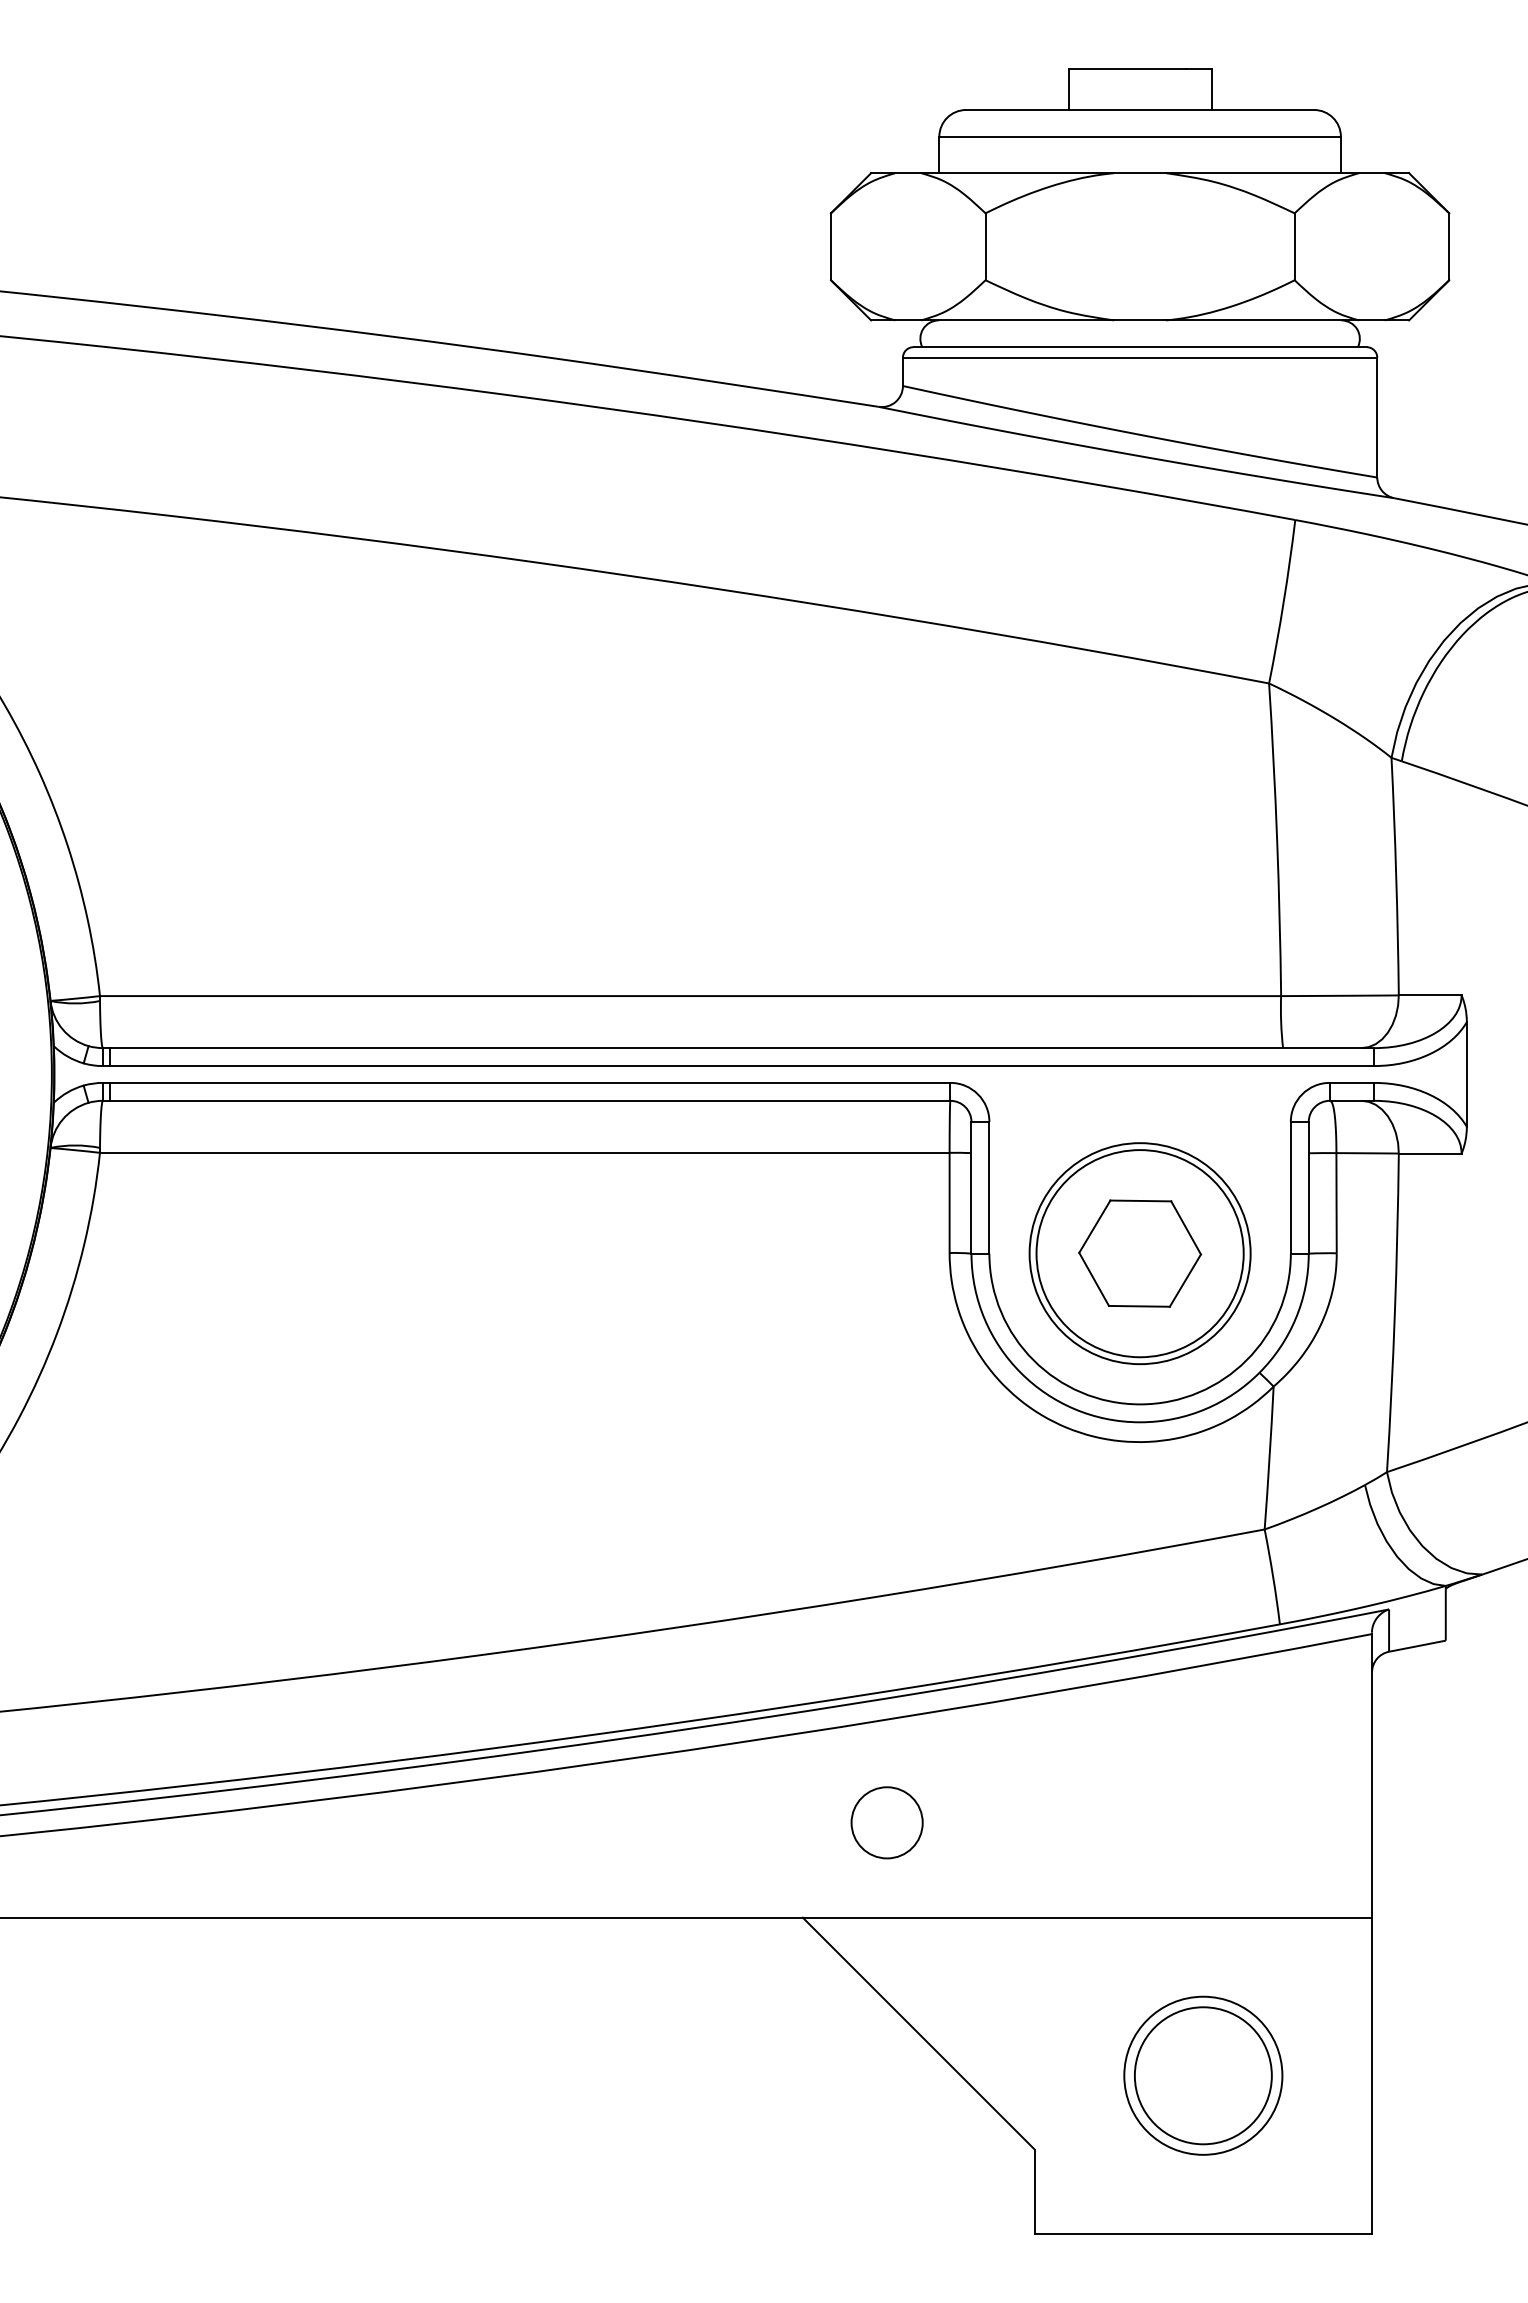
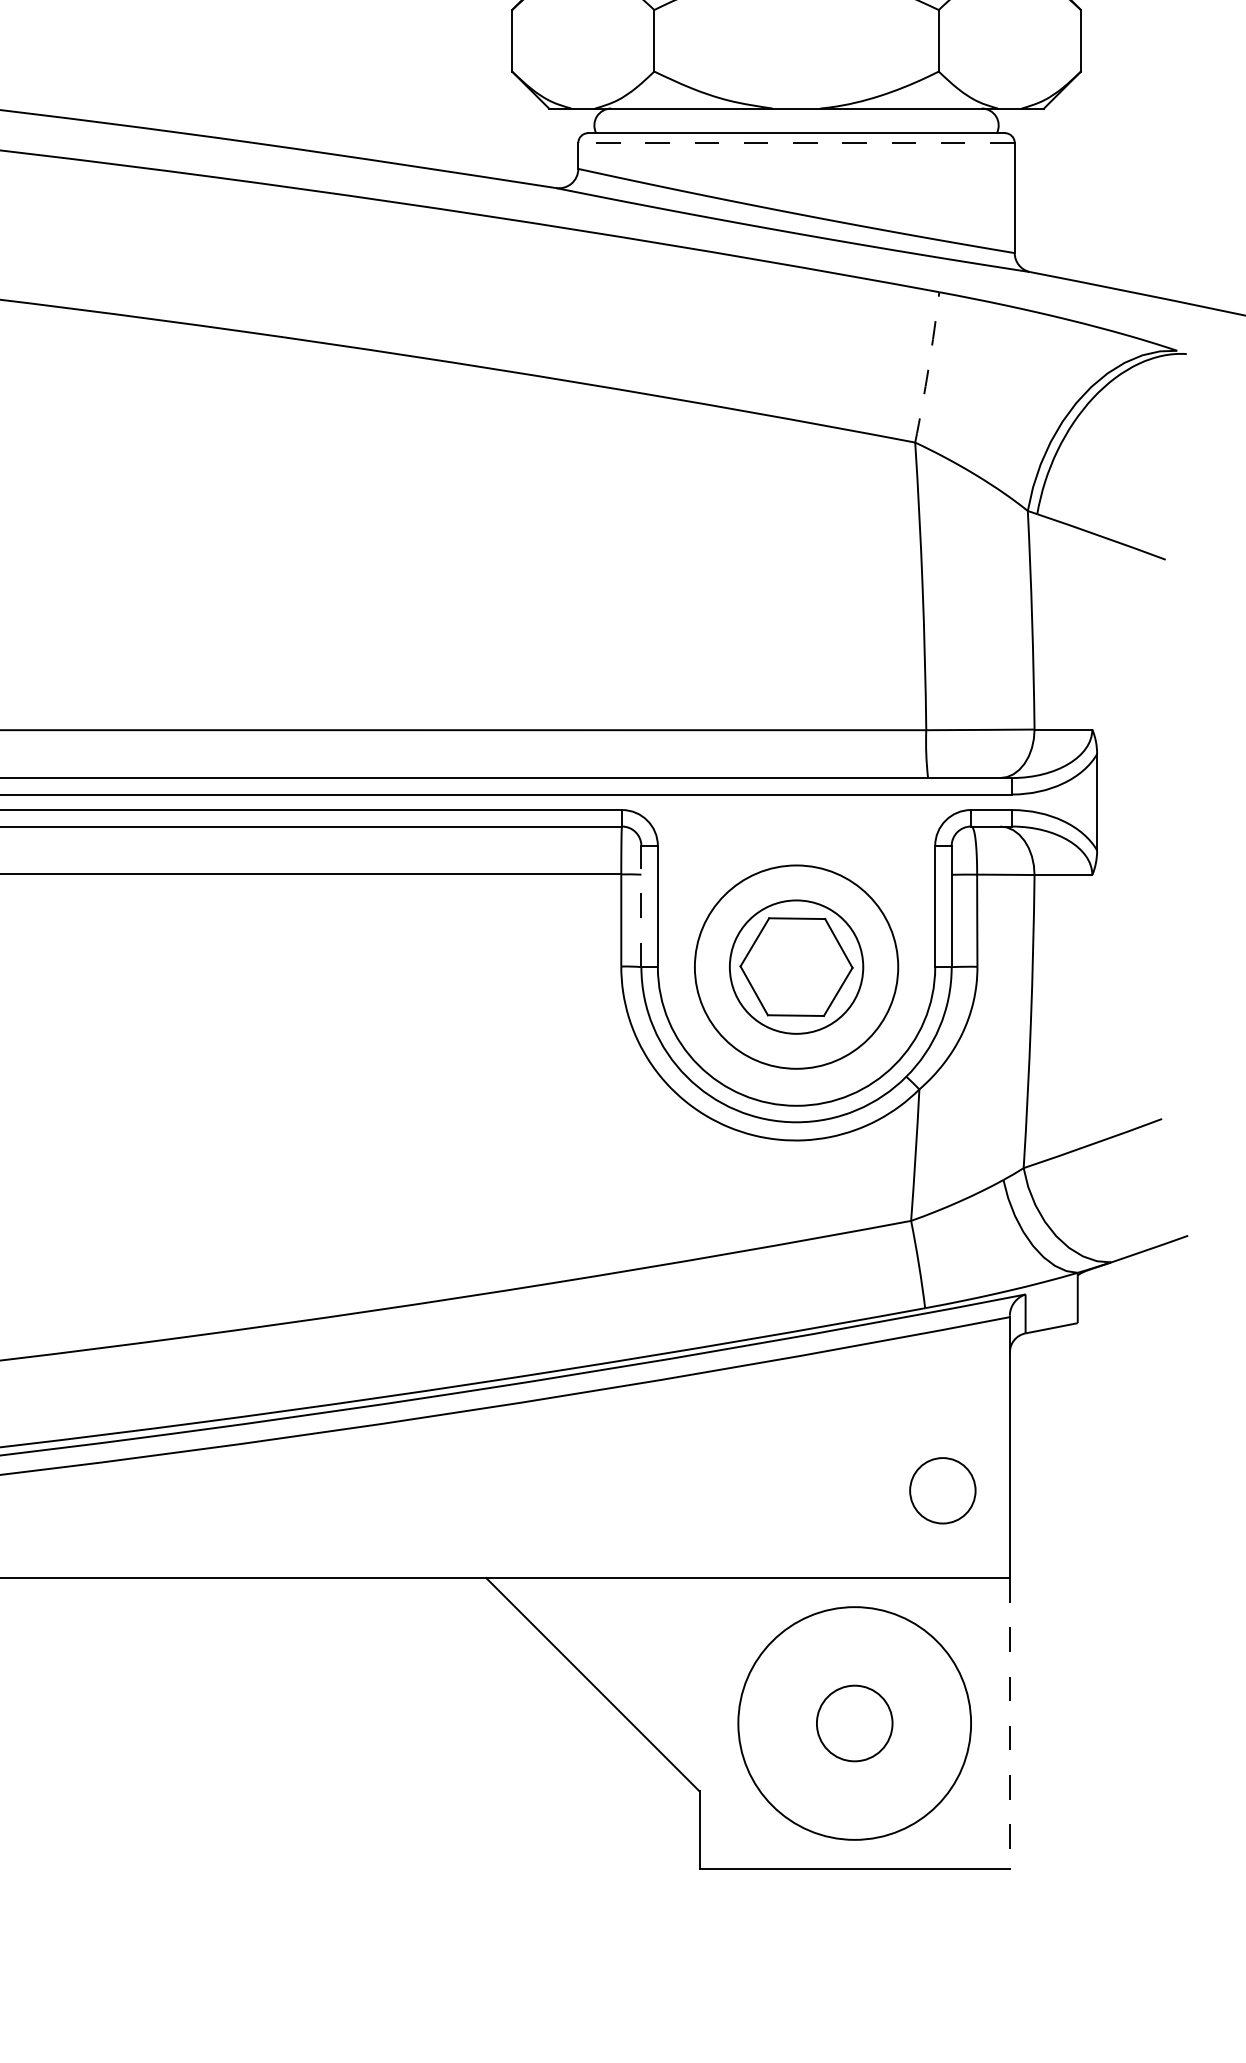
line: (1139, 357) -> (795, 142), solid -> dashed
arc: (1283, 602) -> (928, 368), solid -> dashed
line: (971, 1187) -> (641, 906), solid -> dashed
circle: (1139, 1253) -> (795, 966), size x0.7
circle: (886, 1822) -> (942, 1490), moved
circle: (1202, 2075) -> (853, 1723), size x0.6
circle: (1203, 2075) -> (854, 1723), size x1.6
line: (1372, 2076) -> (1010, 1724), solid -> dashed

